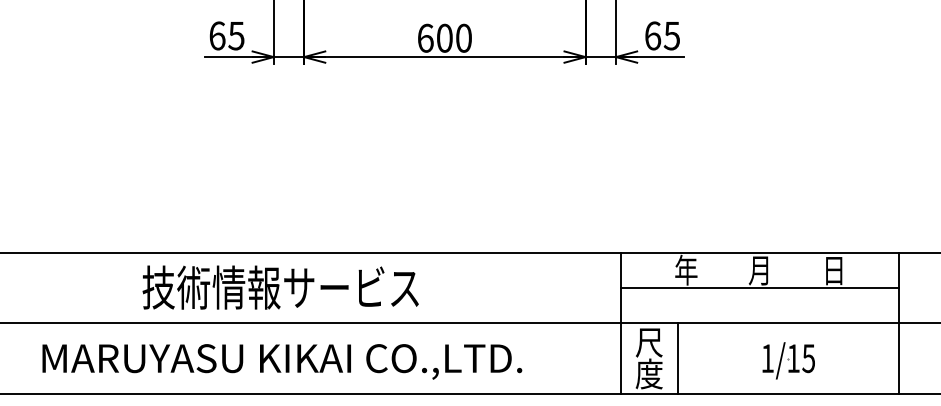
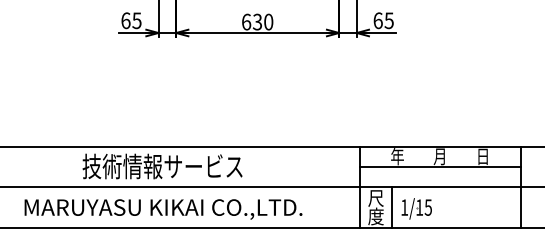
text: (444, 37) -> (257, 21), 600 -> 630
part: (788, 360) -> (416, 208), moved

